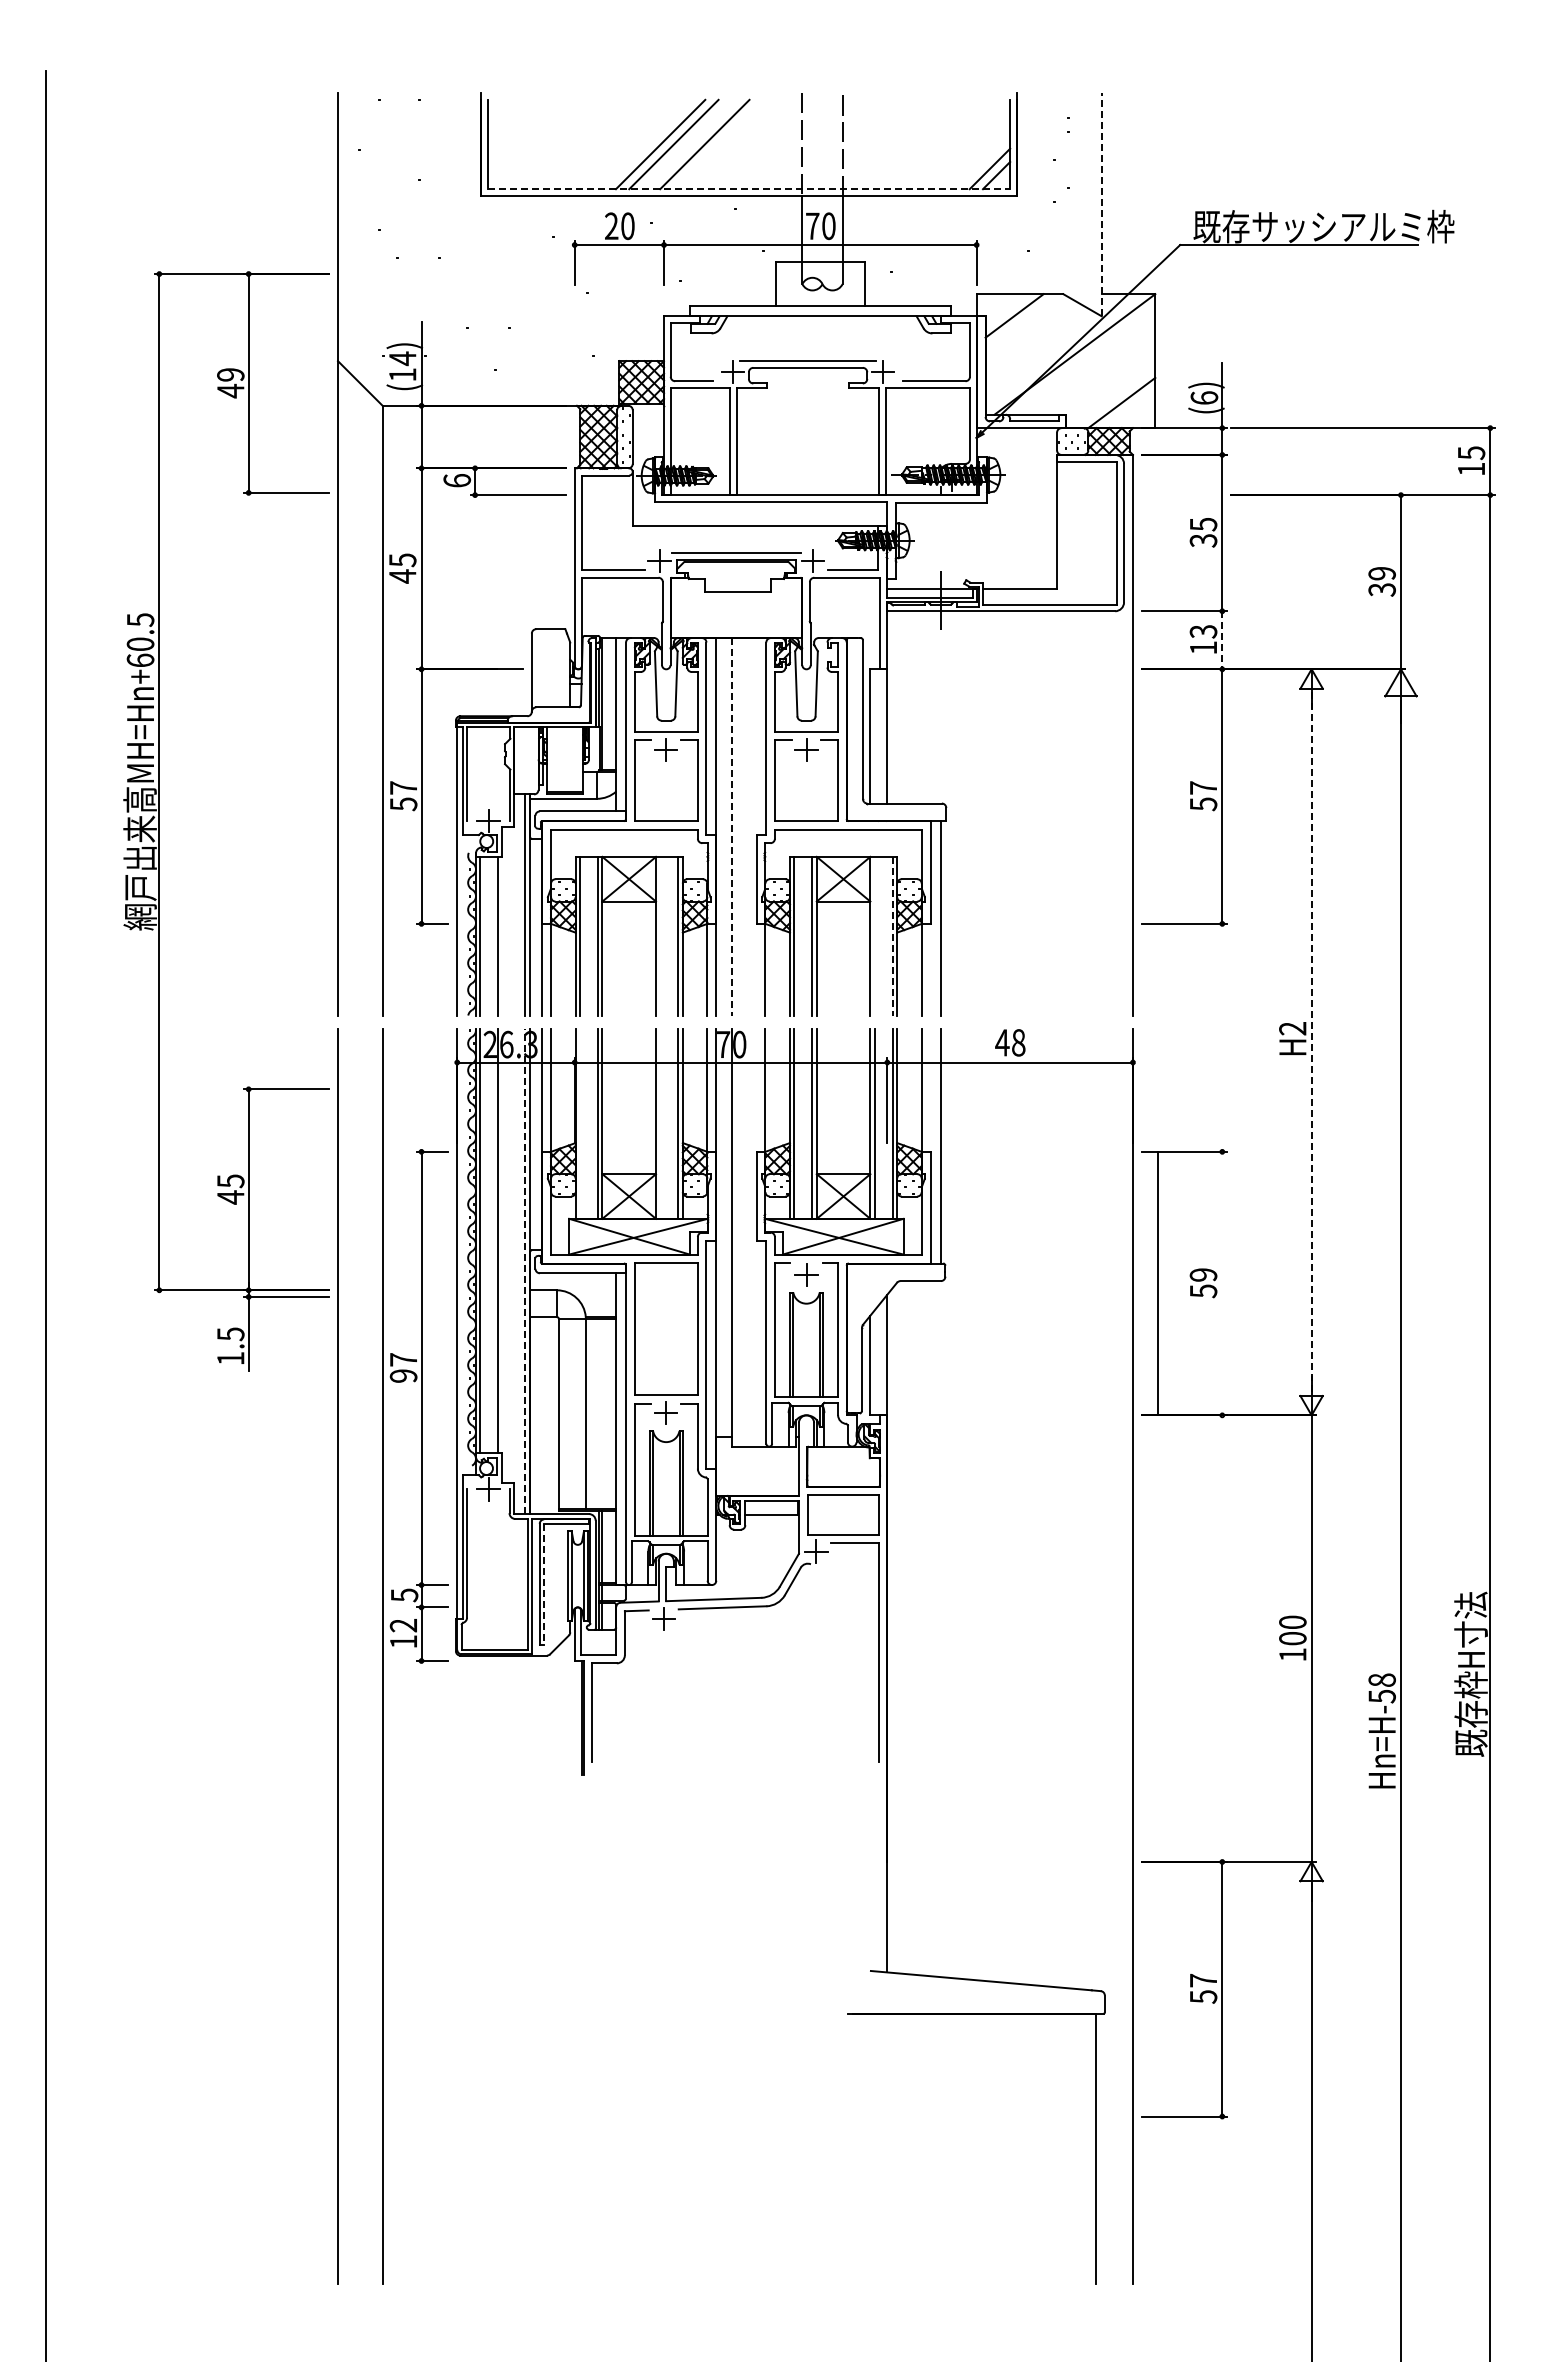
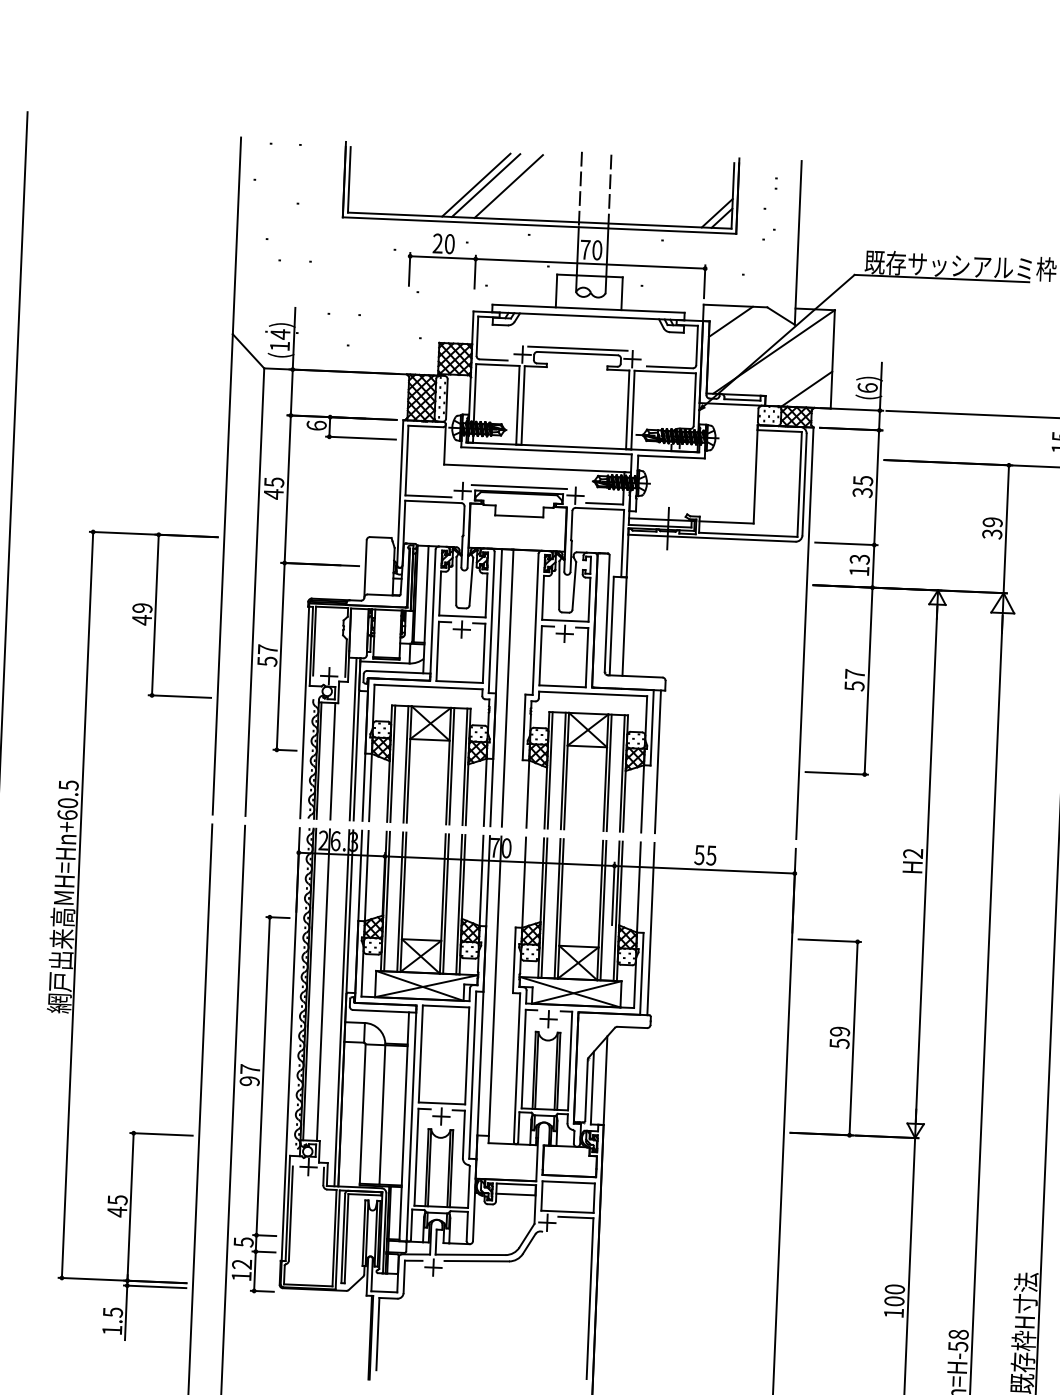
line: (749, 189) -> (540, 220), dashed -> solid
line: (1101, 204) -> (798, 242), dashed -> solid
line: (1222, 640) -> (873, 566), dashed -> solid
part: (159, 821) -> (76, 933), moved
line: (731, 826) -> (507, 687), dashed -> solid
line: (660, 935) -> (451, 765), added
line: (874, 935) -> (608, 772), added
line: (892, 936) -> (622, 773), dashed -> solid
text: (1010, 1042) -> (705, 855), 48 -> 55
line: (1311, 1042) -> (926, 864), dashed -> solid
line: (580, 1123) -> (387, 901), added
line: (660, 1123) -> (446, 903), added
line: (524, 1271) -> (341, 1008), dashed -> solid
line: (1158, 1283) -> (853, 1038), moved
line: (544, 1584) -> (346, 1238), dashed -> solid

